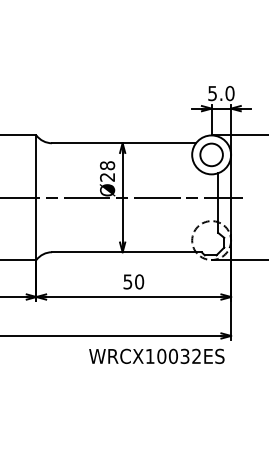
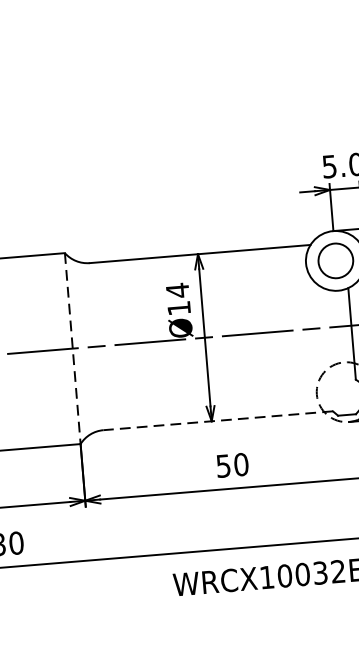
text: (107, 171) -> (178, 299), Ø28 -> Ø14
line: (36, 198) -> (72, 349), solid -> dashed
line: (126, 252) -> (217, 421), solid -> dashed

